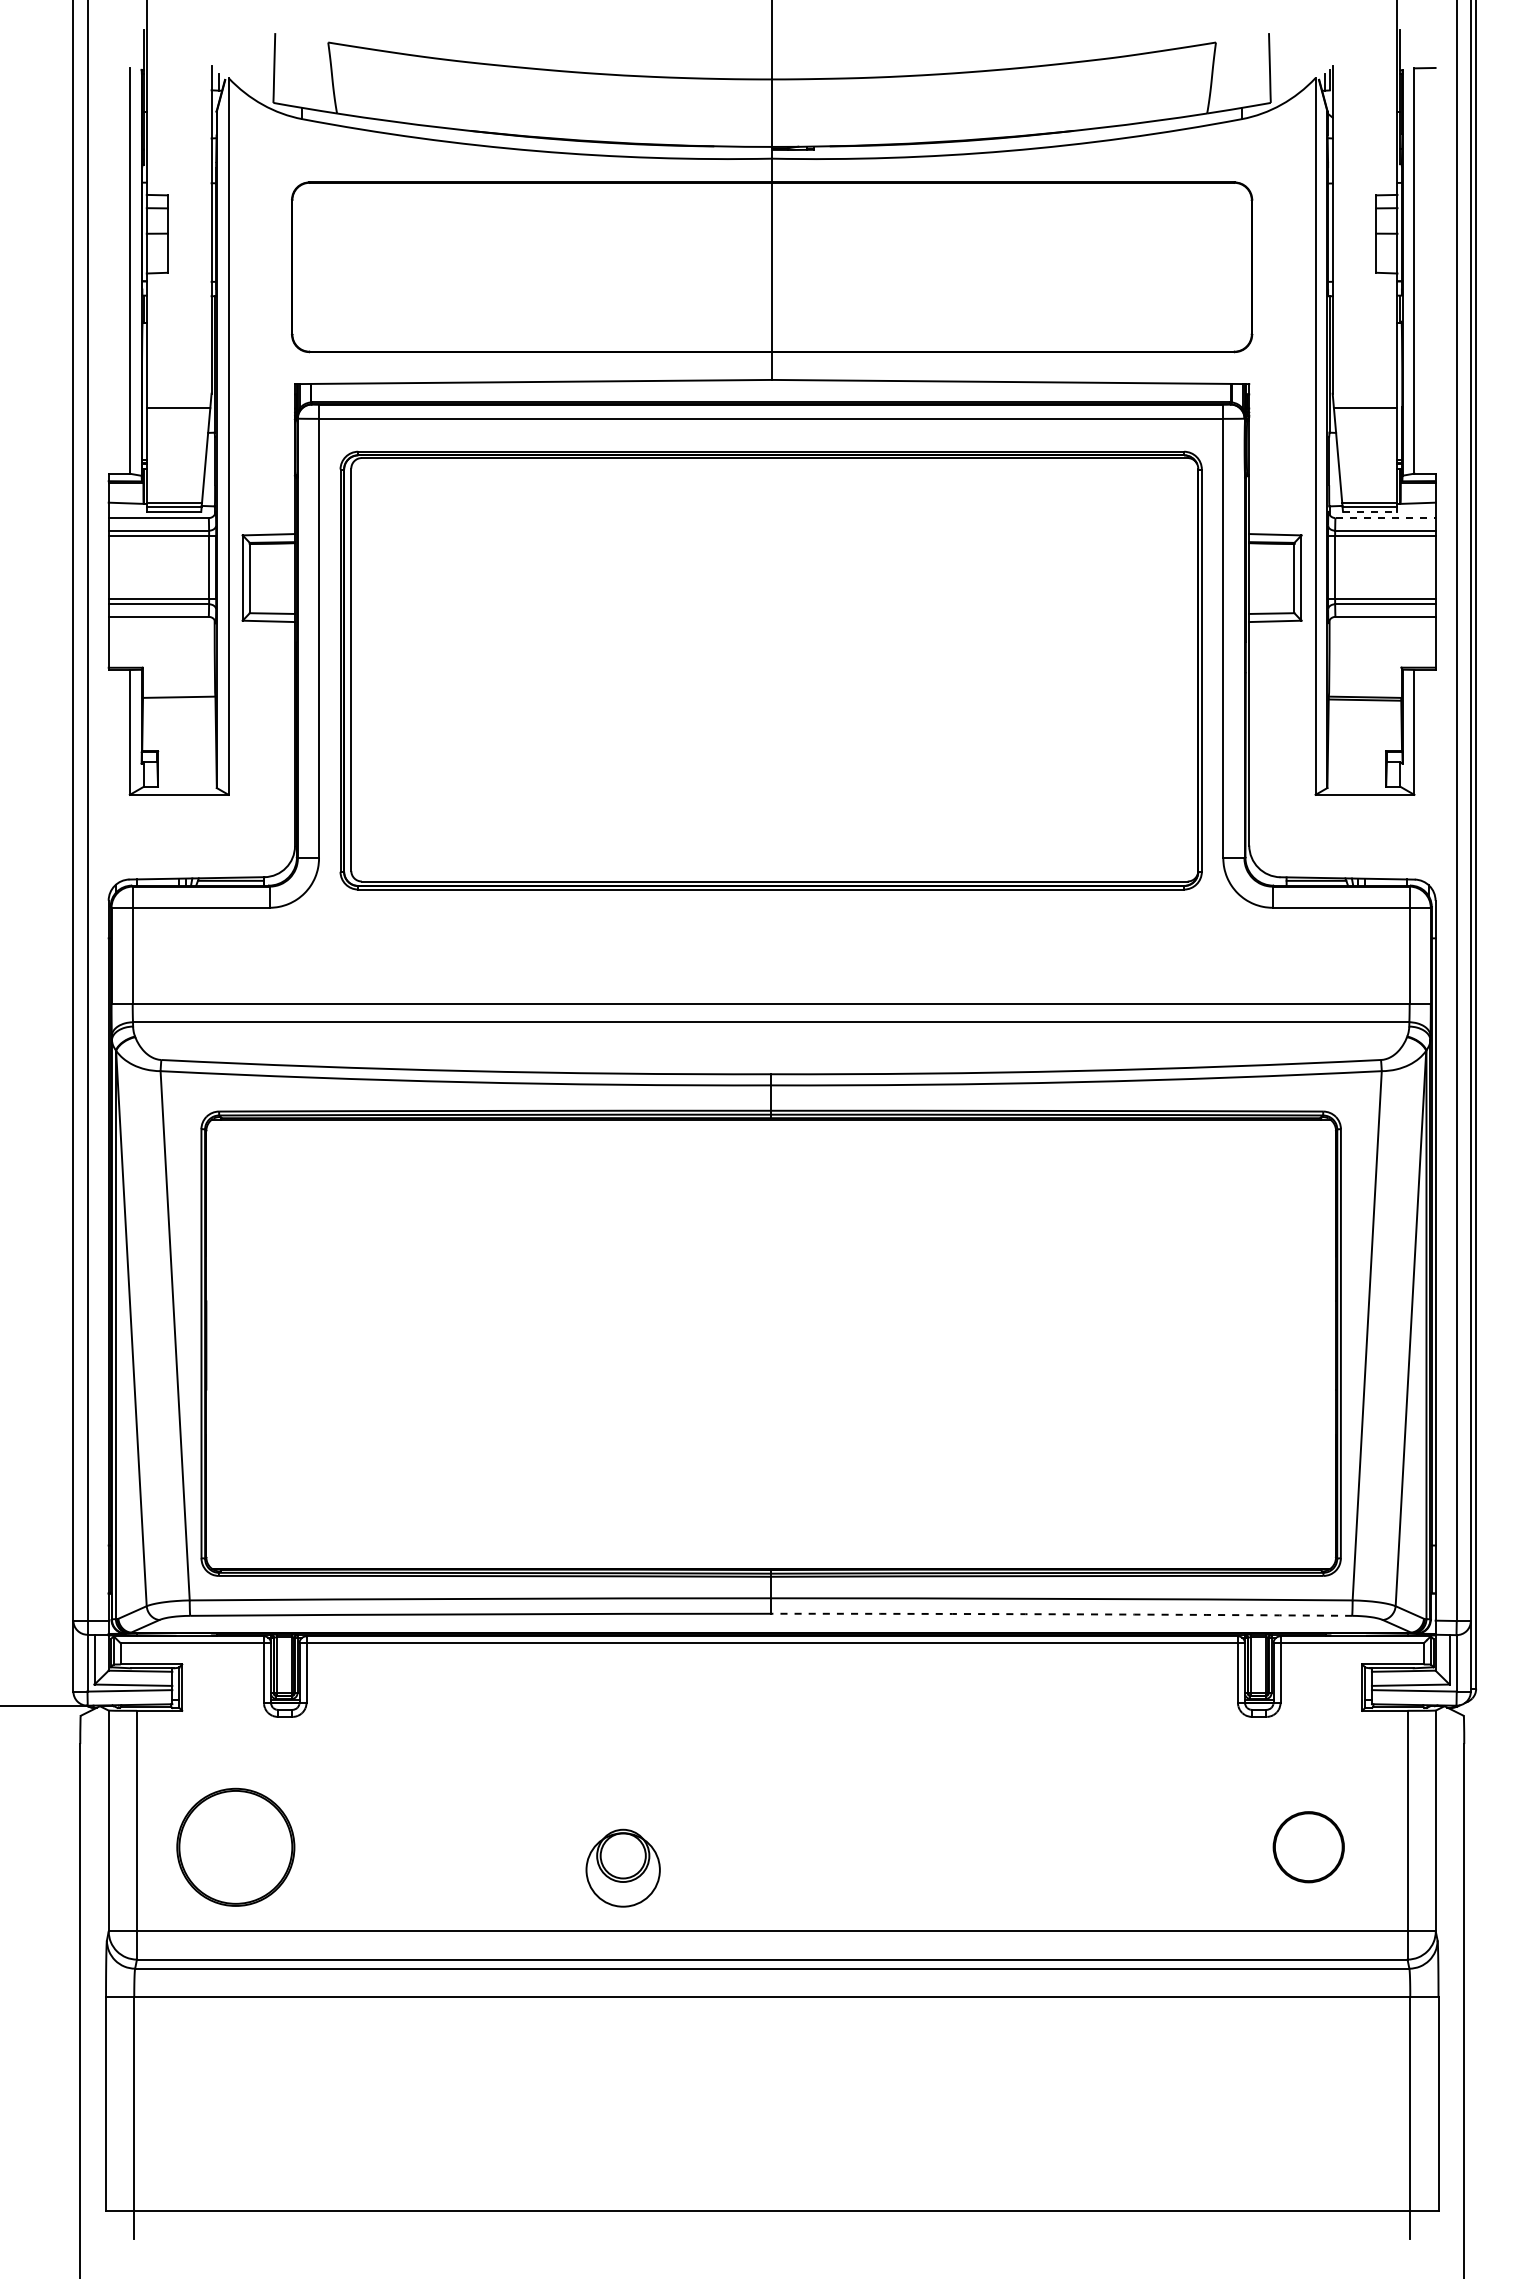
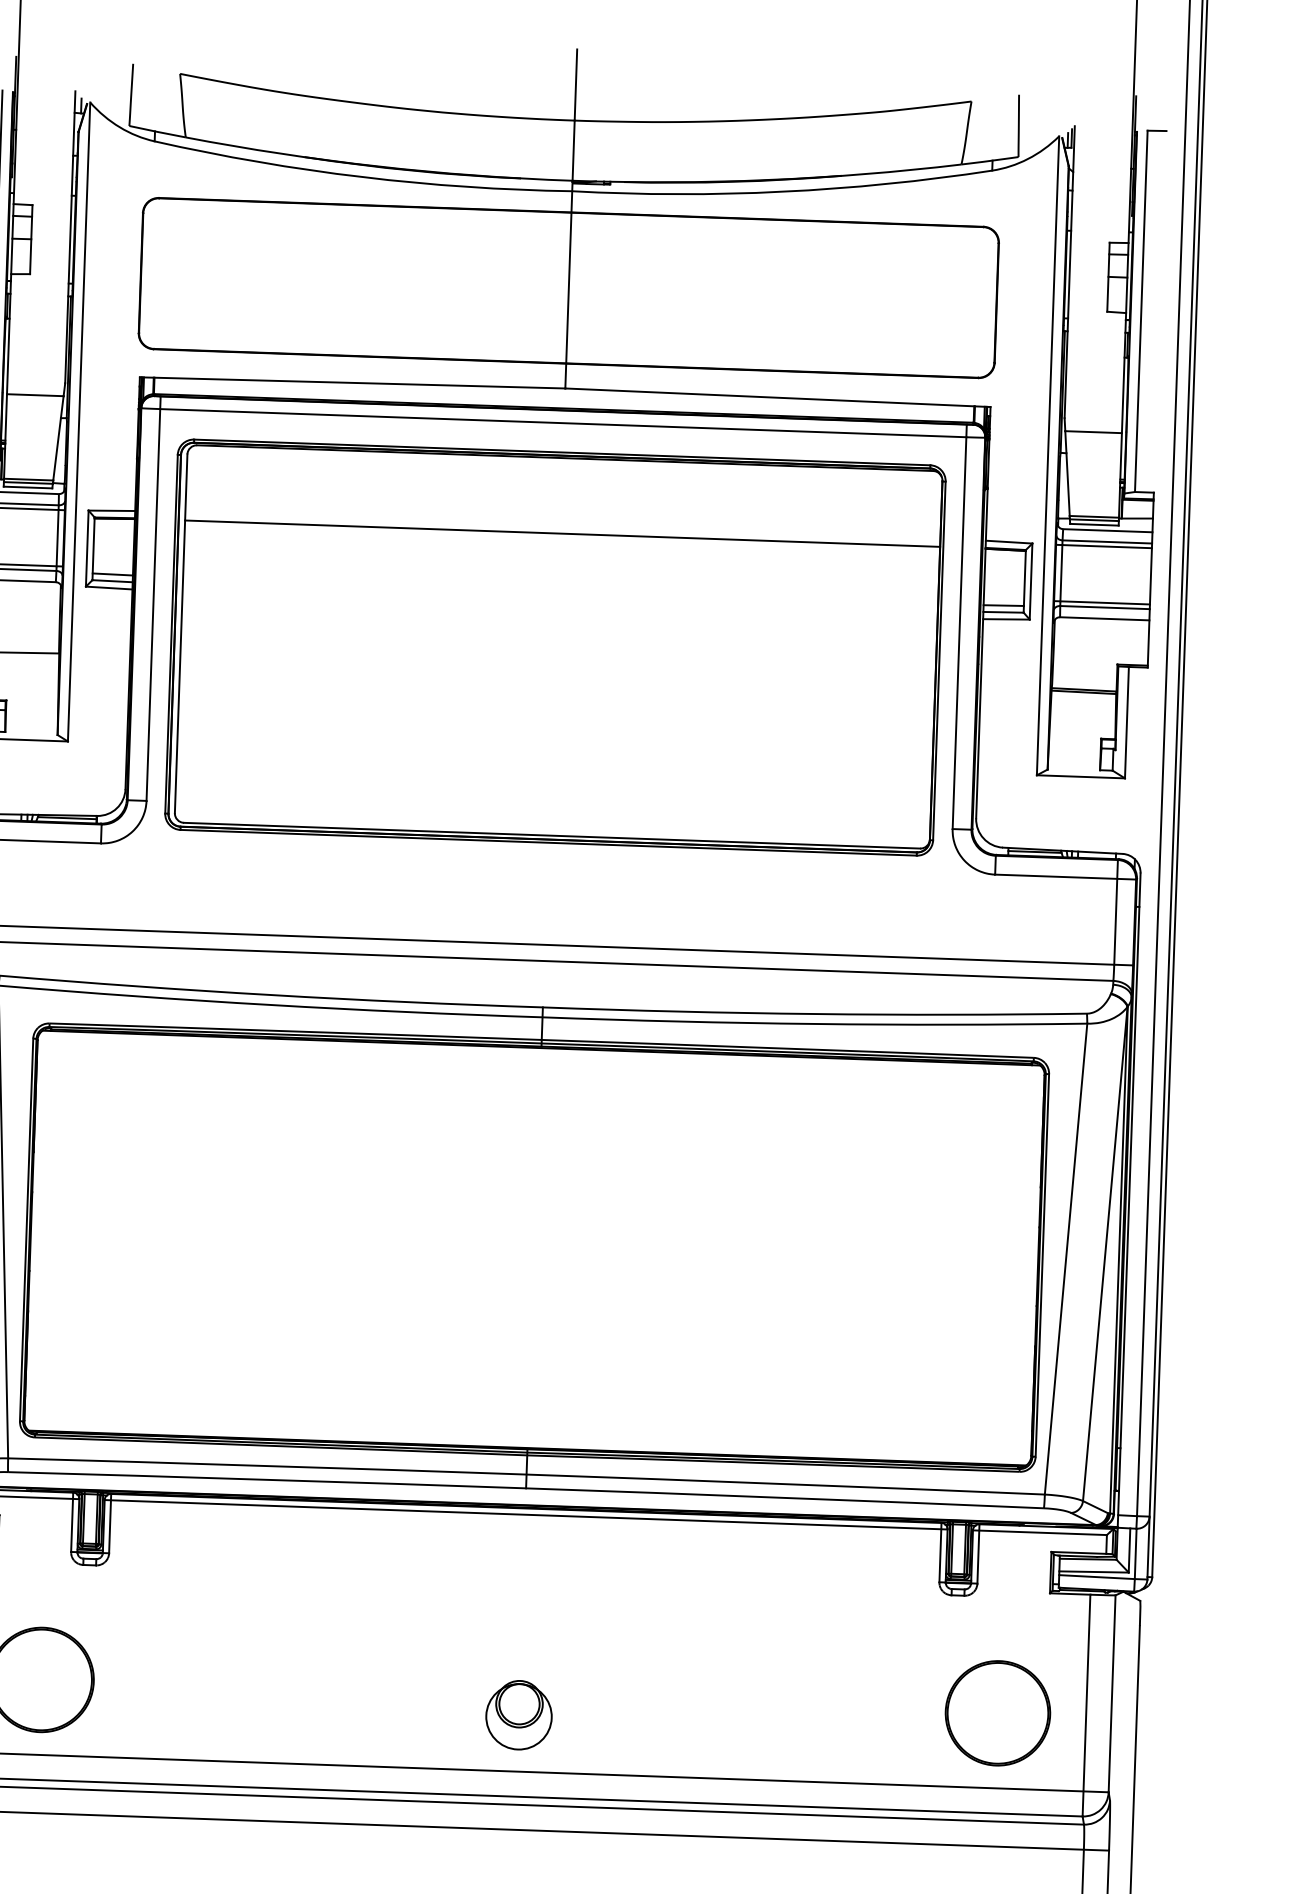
line: (1370, 511) -> (1094, 524), dashed -> solid
line: (1386, 518) -> (1108, 531), dashed -> solid
line: (774, 542) -> (562, 533), added
line: (272, 605) -> (112, 574), added
line: (1271, 605) -> (1003, 605), added
arc: (1061, 1614) -> (784, 1498), dashed -> solid
part: (1308, 1846) -> (997, 1712), size x1.67
part: (622, 1867) -> (518, 1714), moved

